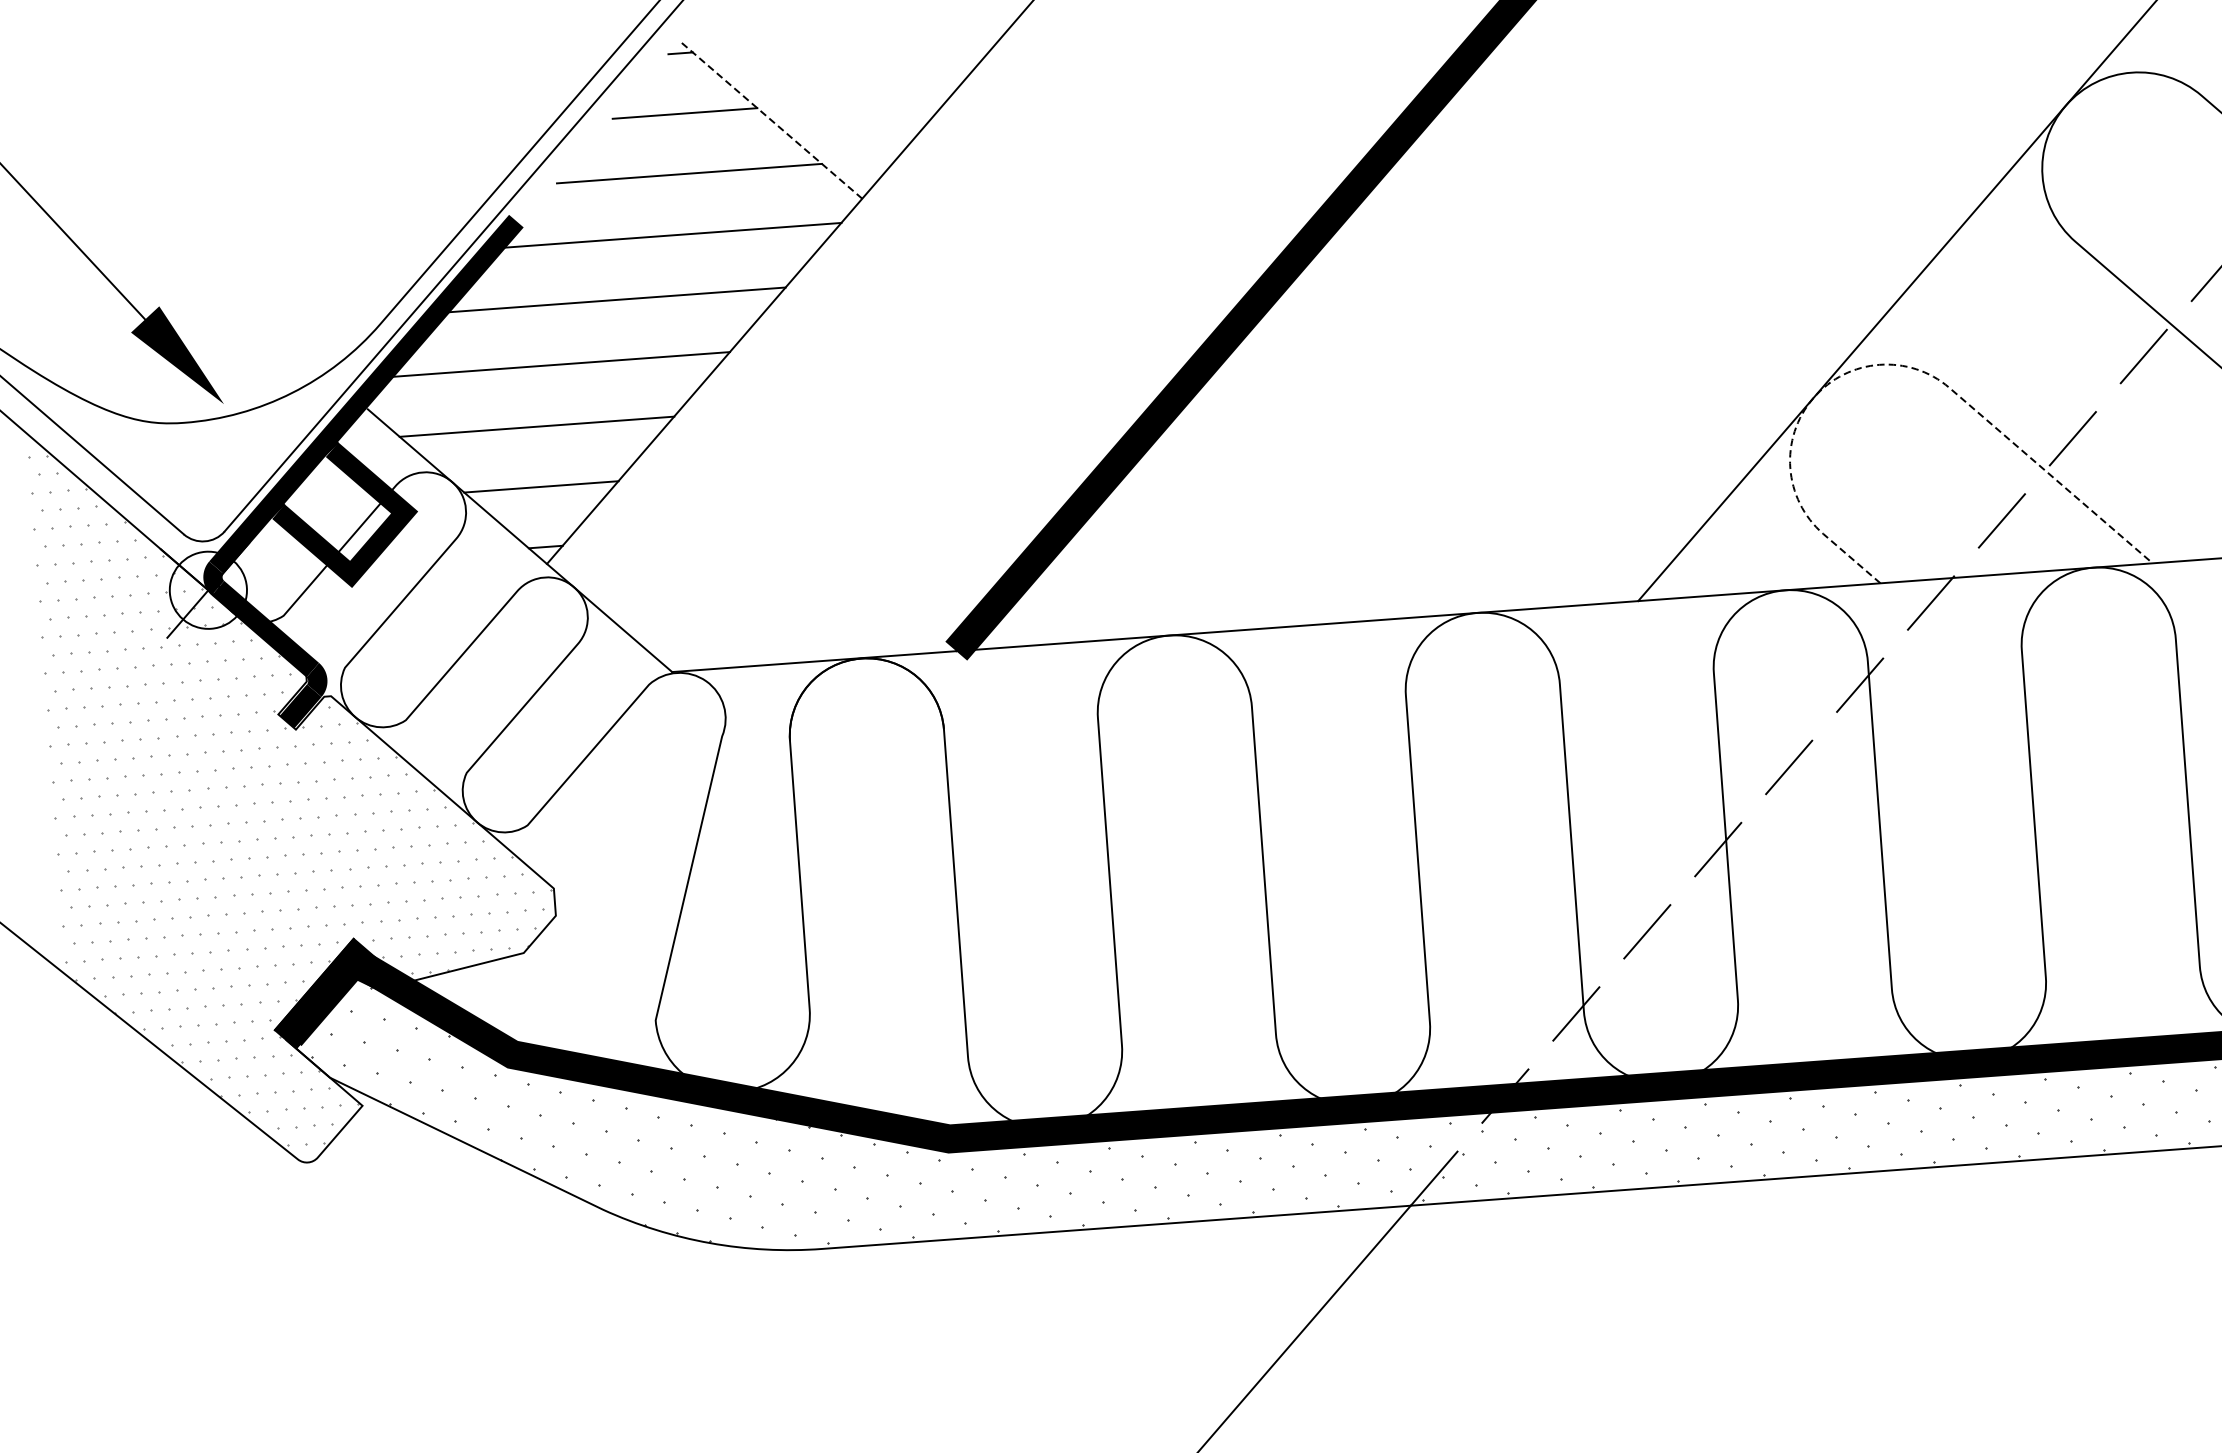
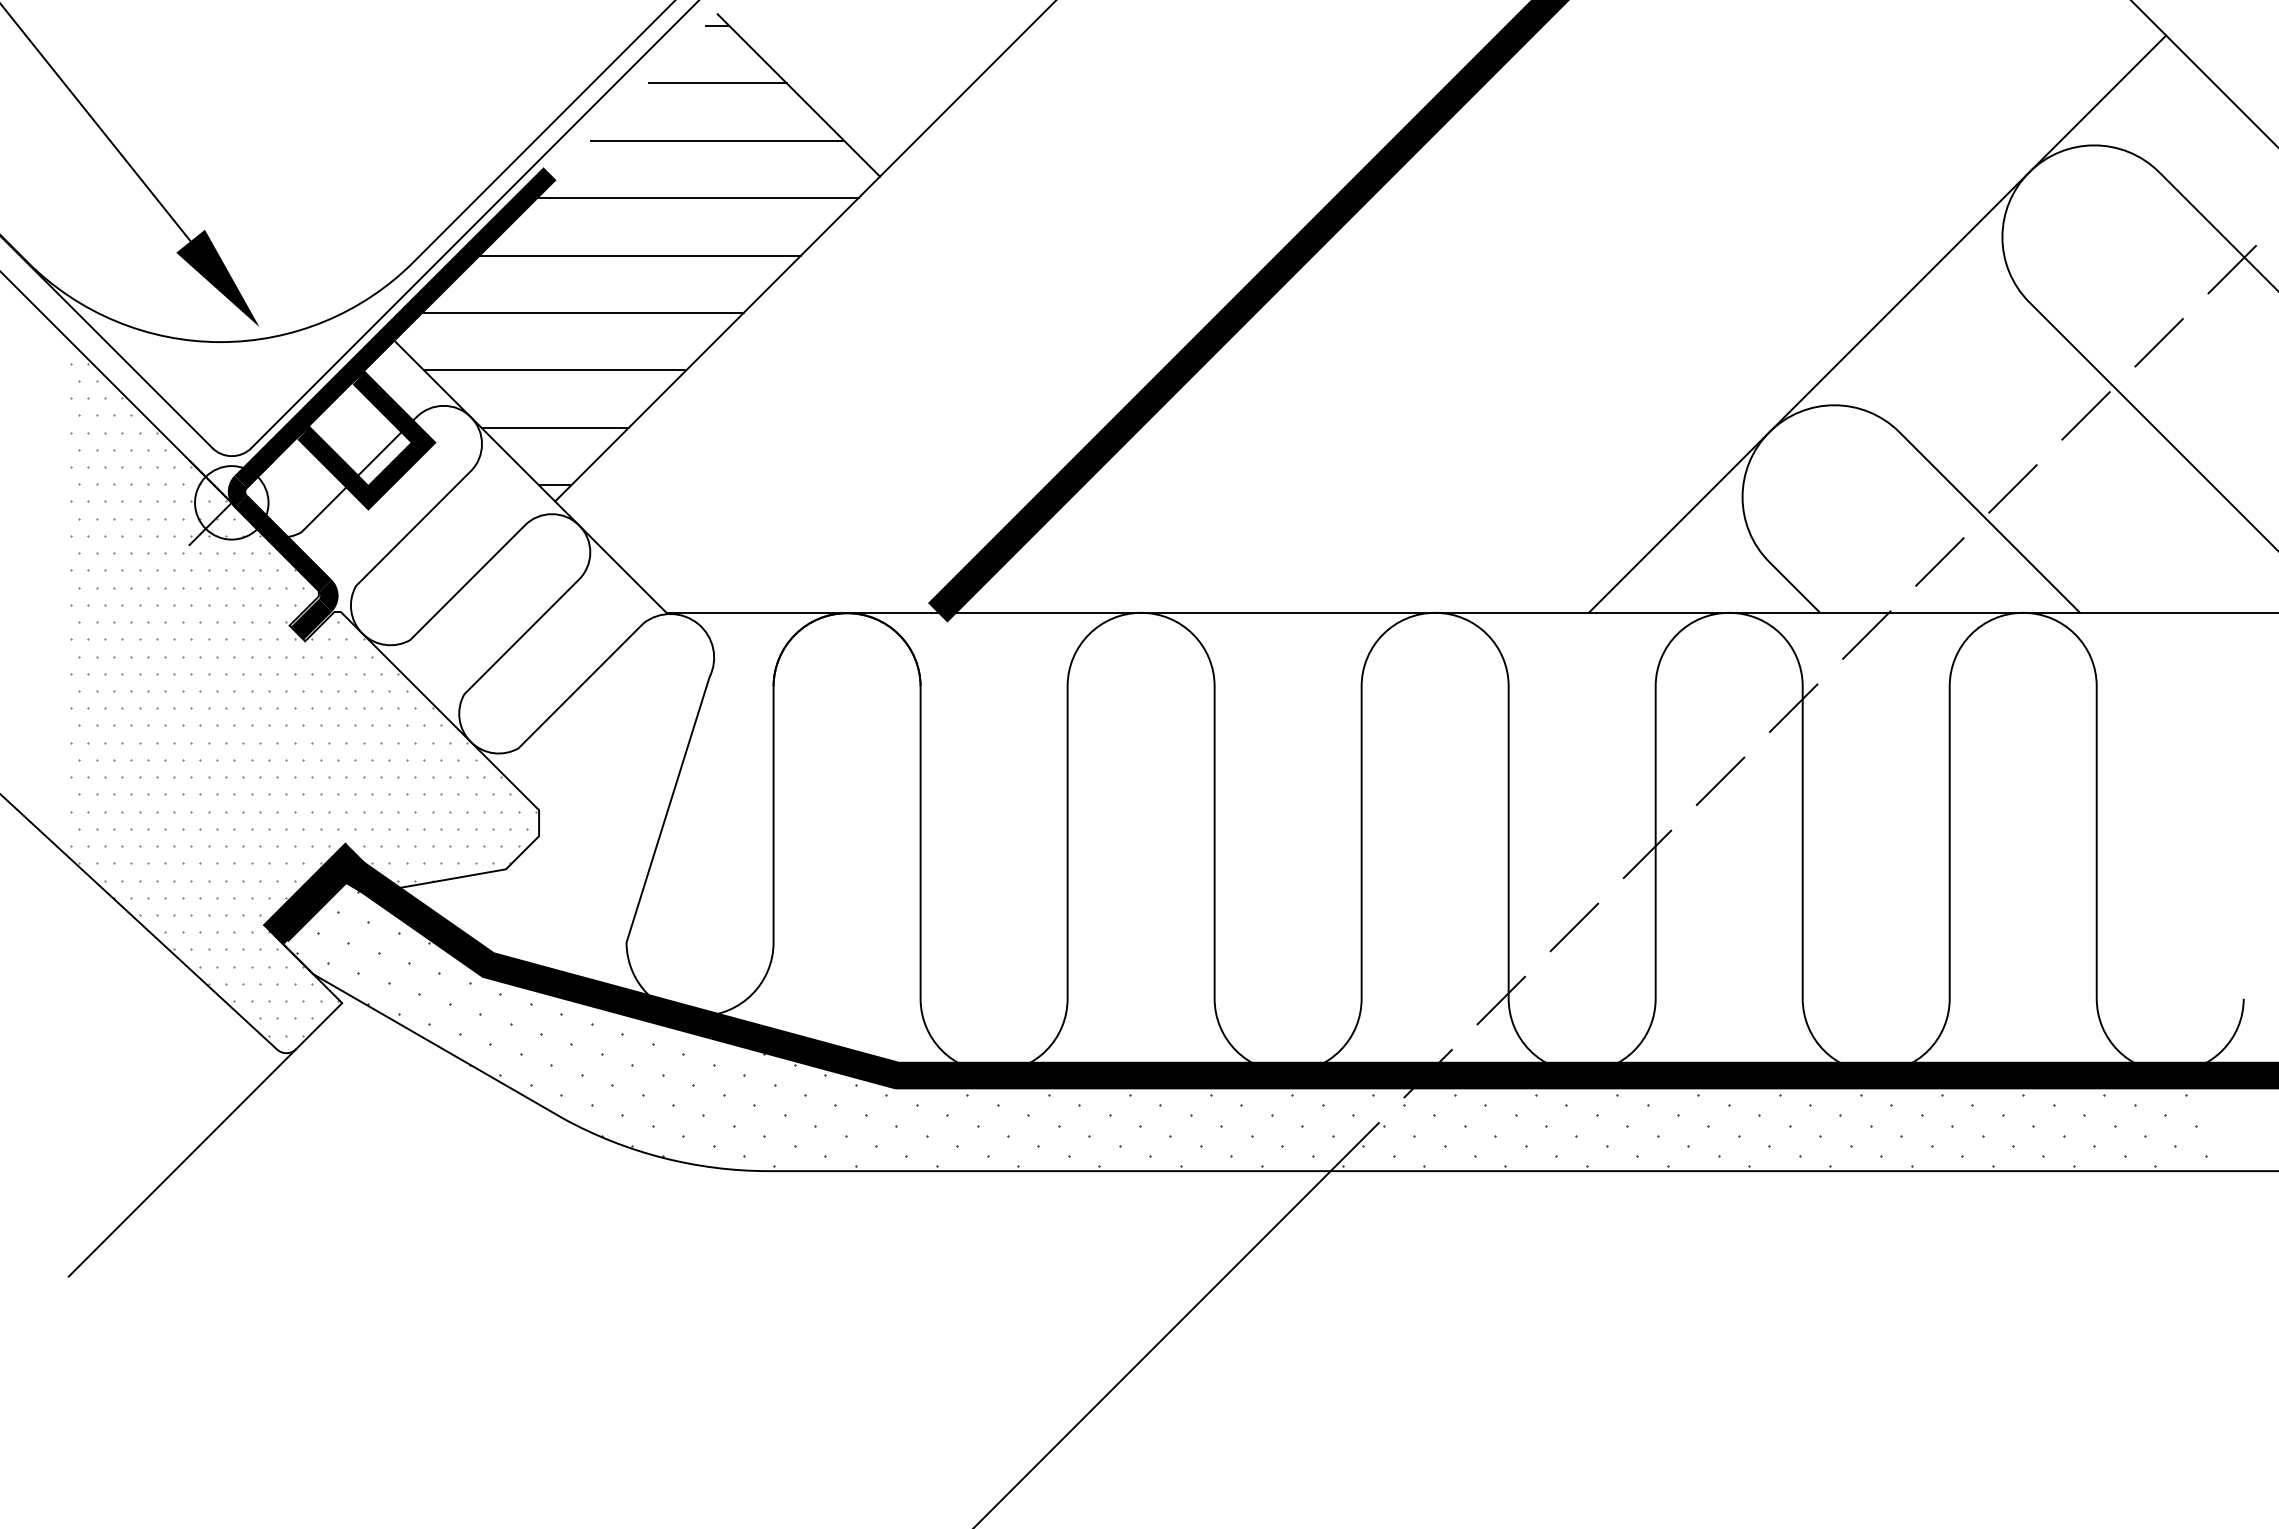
line: (770, 120) -> (798, 95), dashed -> solid
line: (1888, 364) -> (1843, 405), dashed -> solid
line: (207, 1284) -> (182, 1162), added

